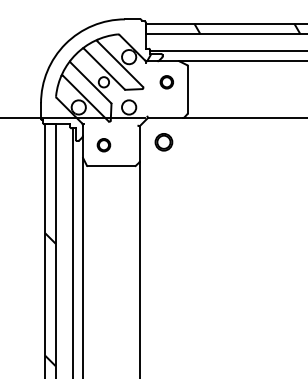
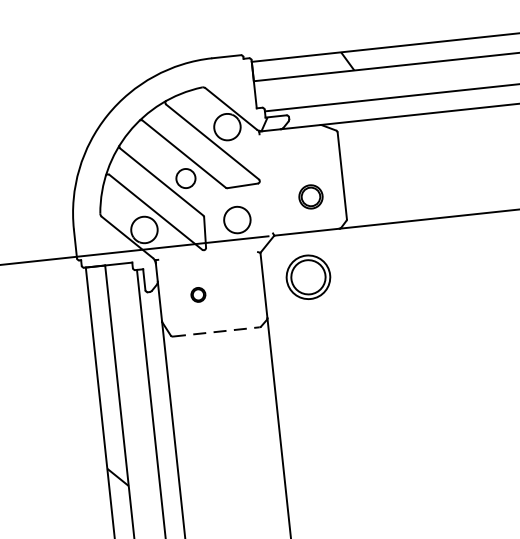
circle: (166, 82) -> (310, 197), moved
part: (163, 142) -> (307, 277), size x1.4
part: (103, 145) -> (197, 295), size x0.6
line: (111, 166) -> (216, 332), solid -> dashed

